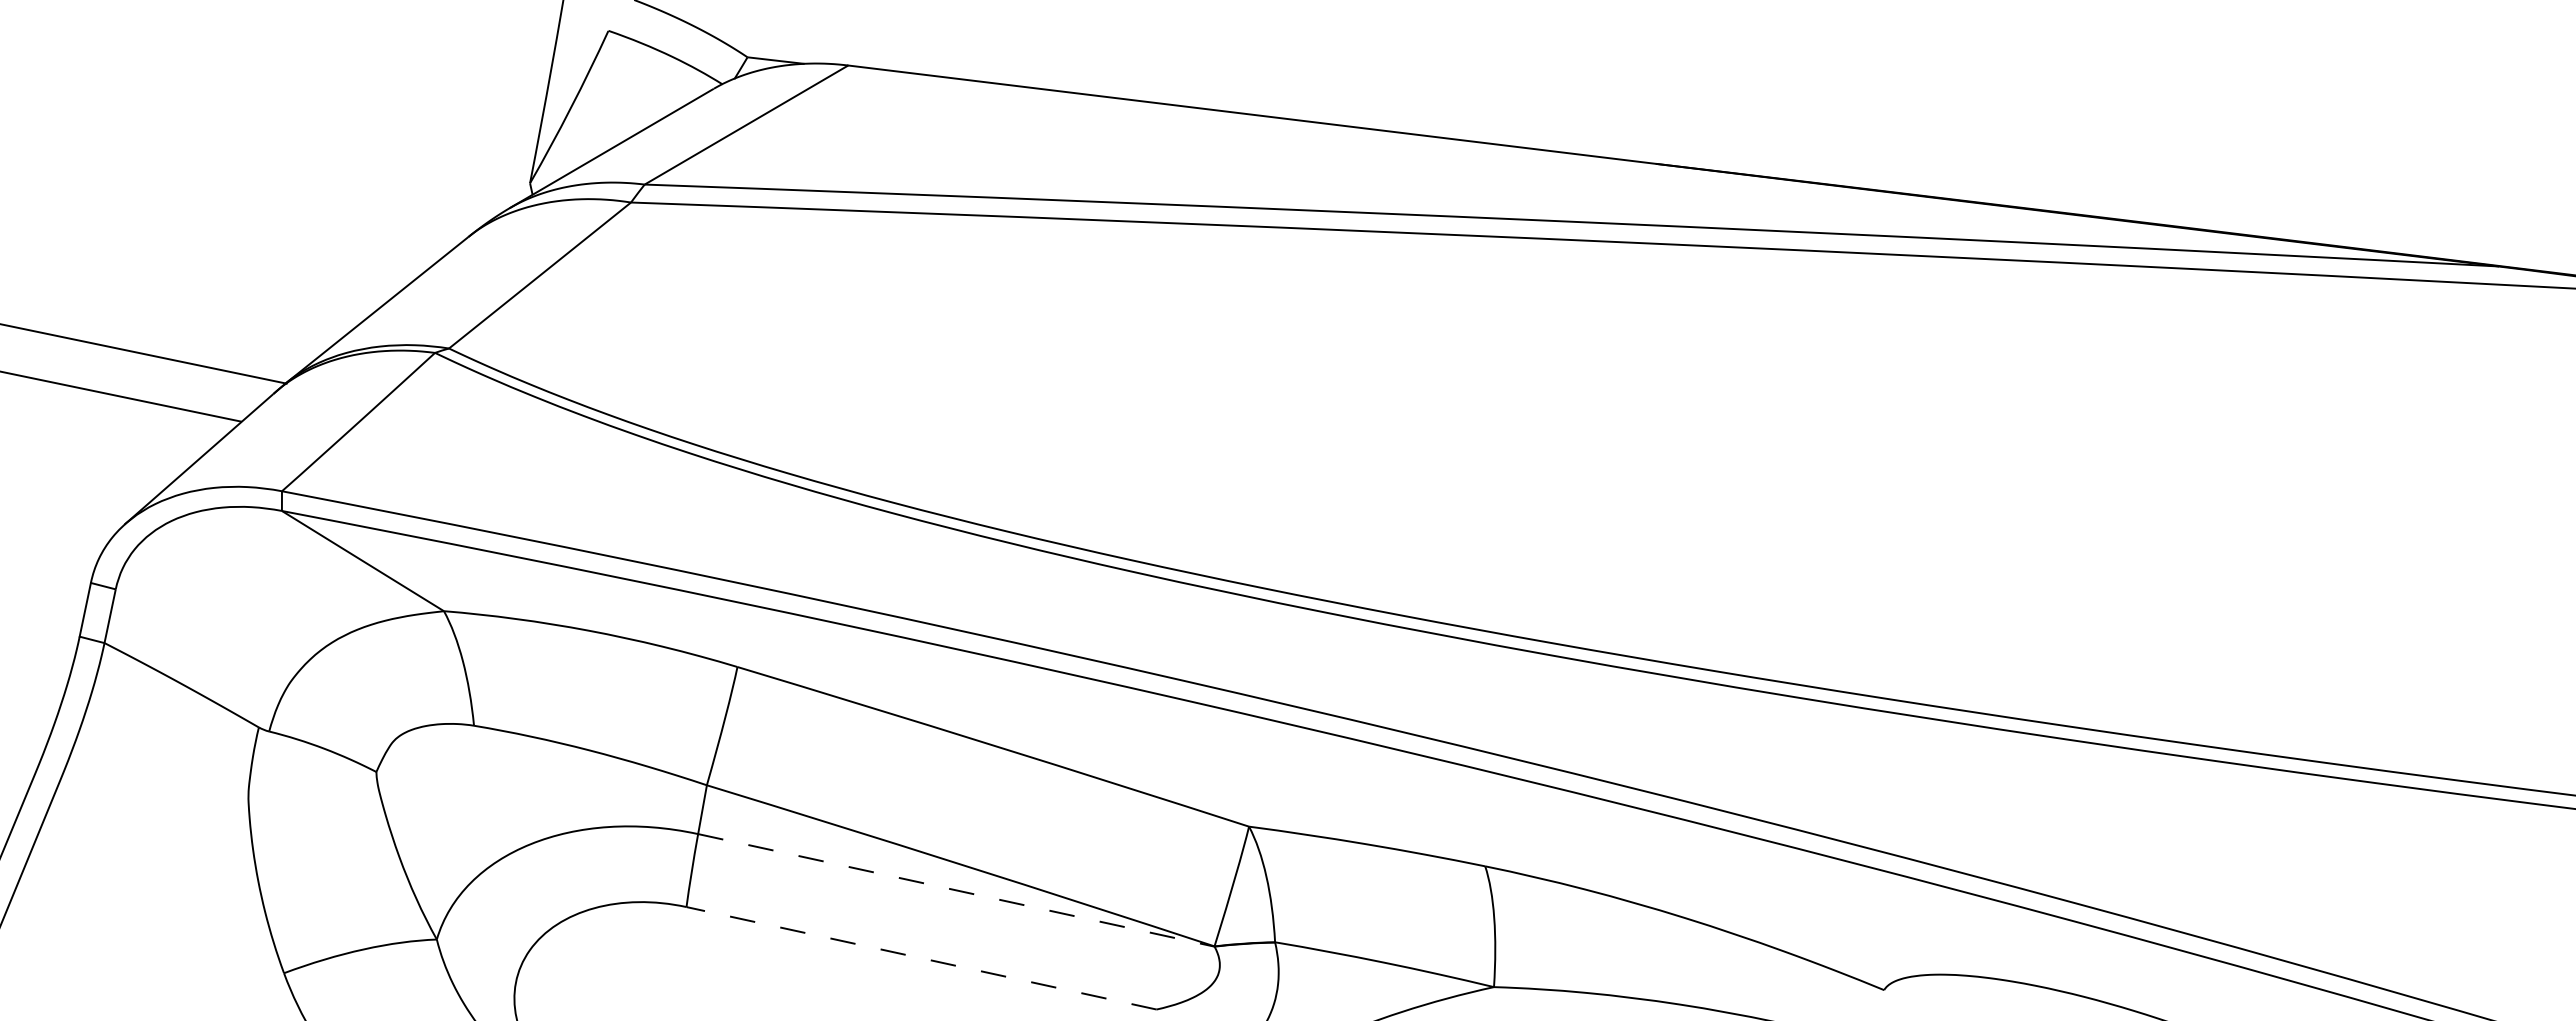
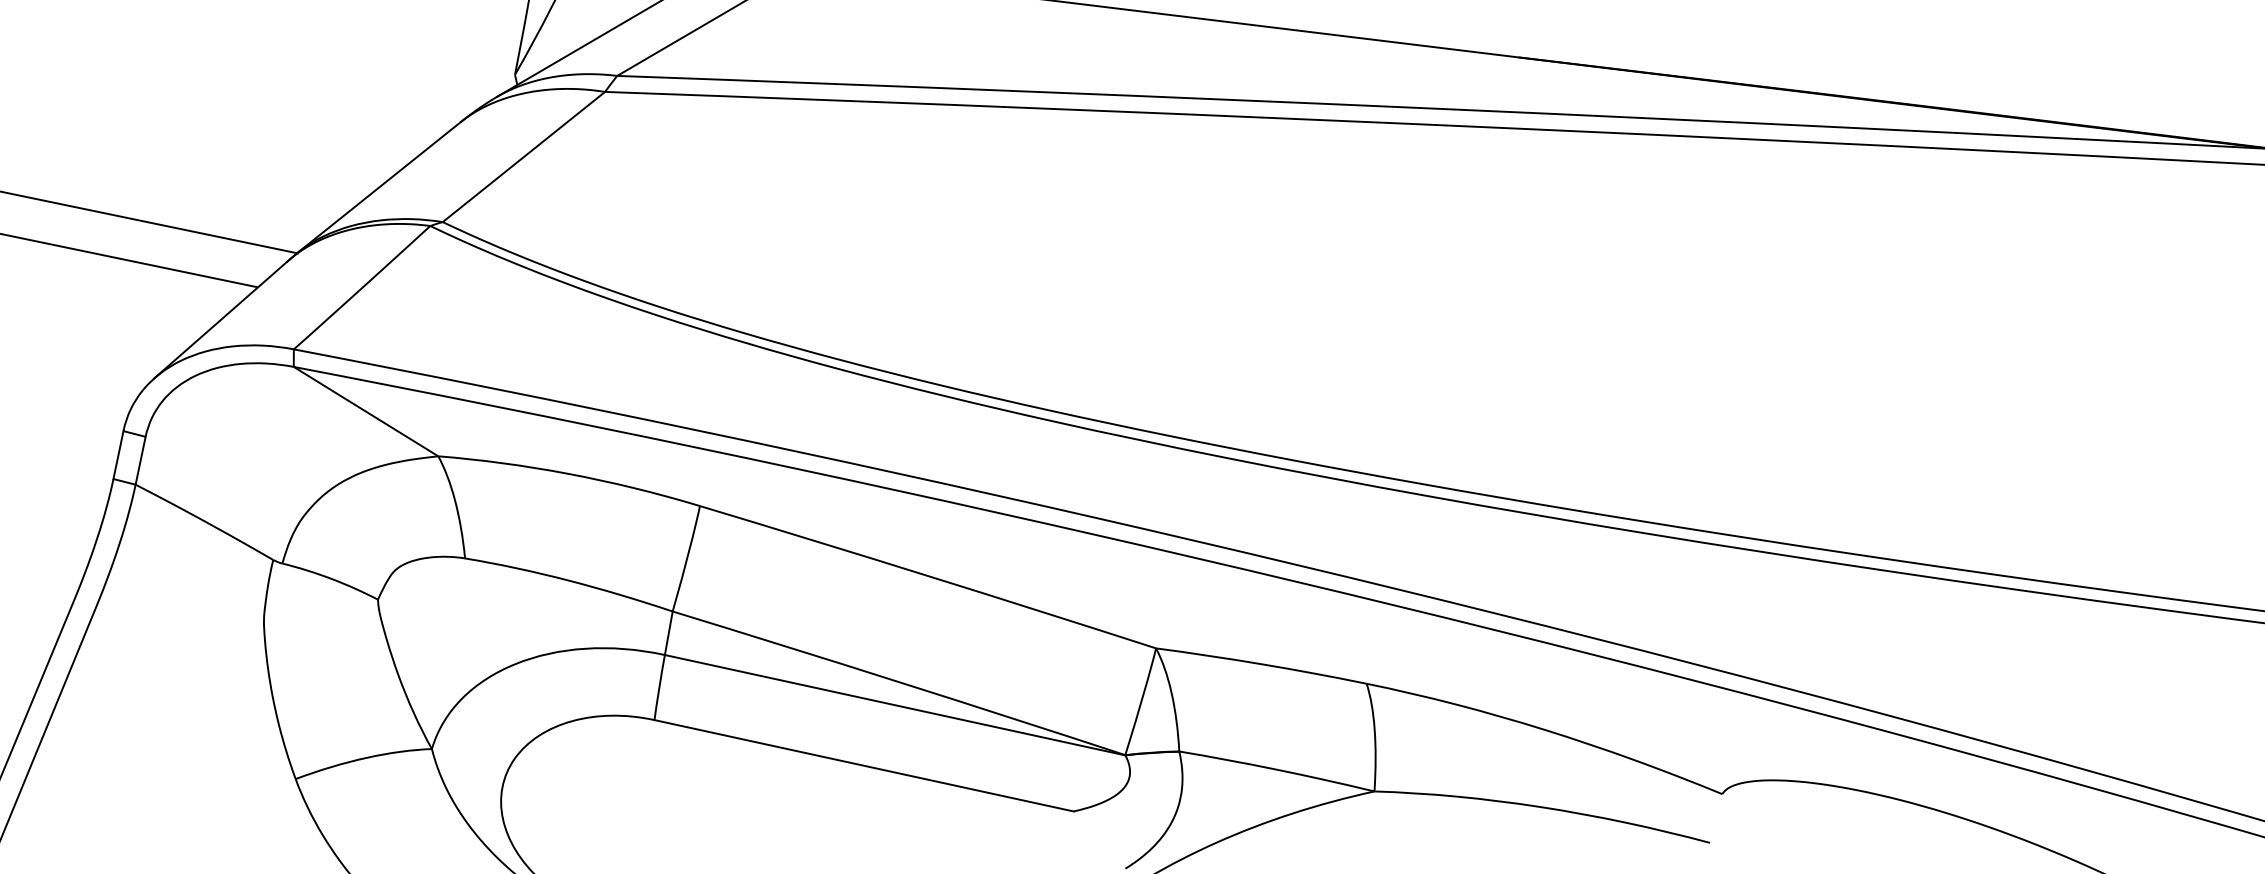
line: (956, 890) -> (895, 705), dashed -> solid
line: (921, 958) -> (864, 765), dashed -> solid

